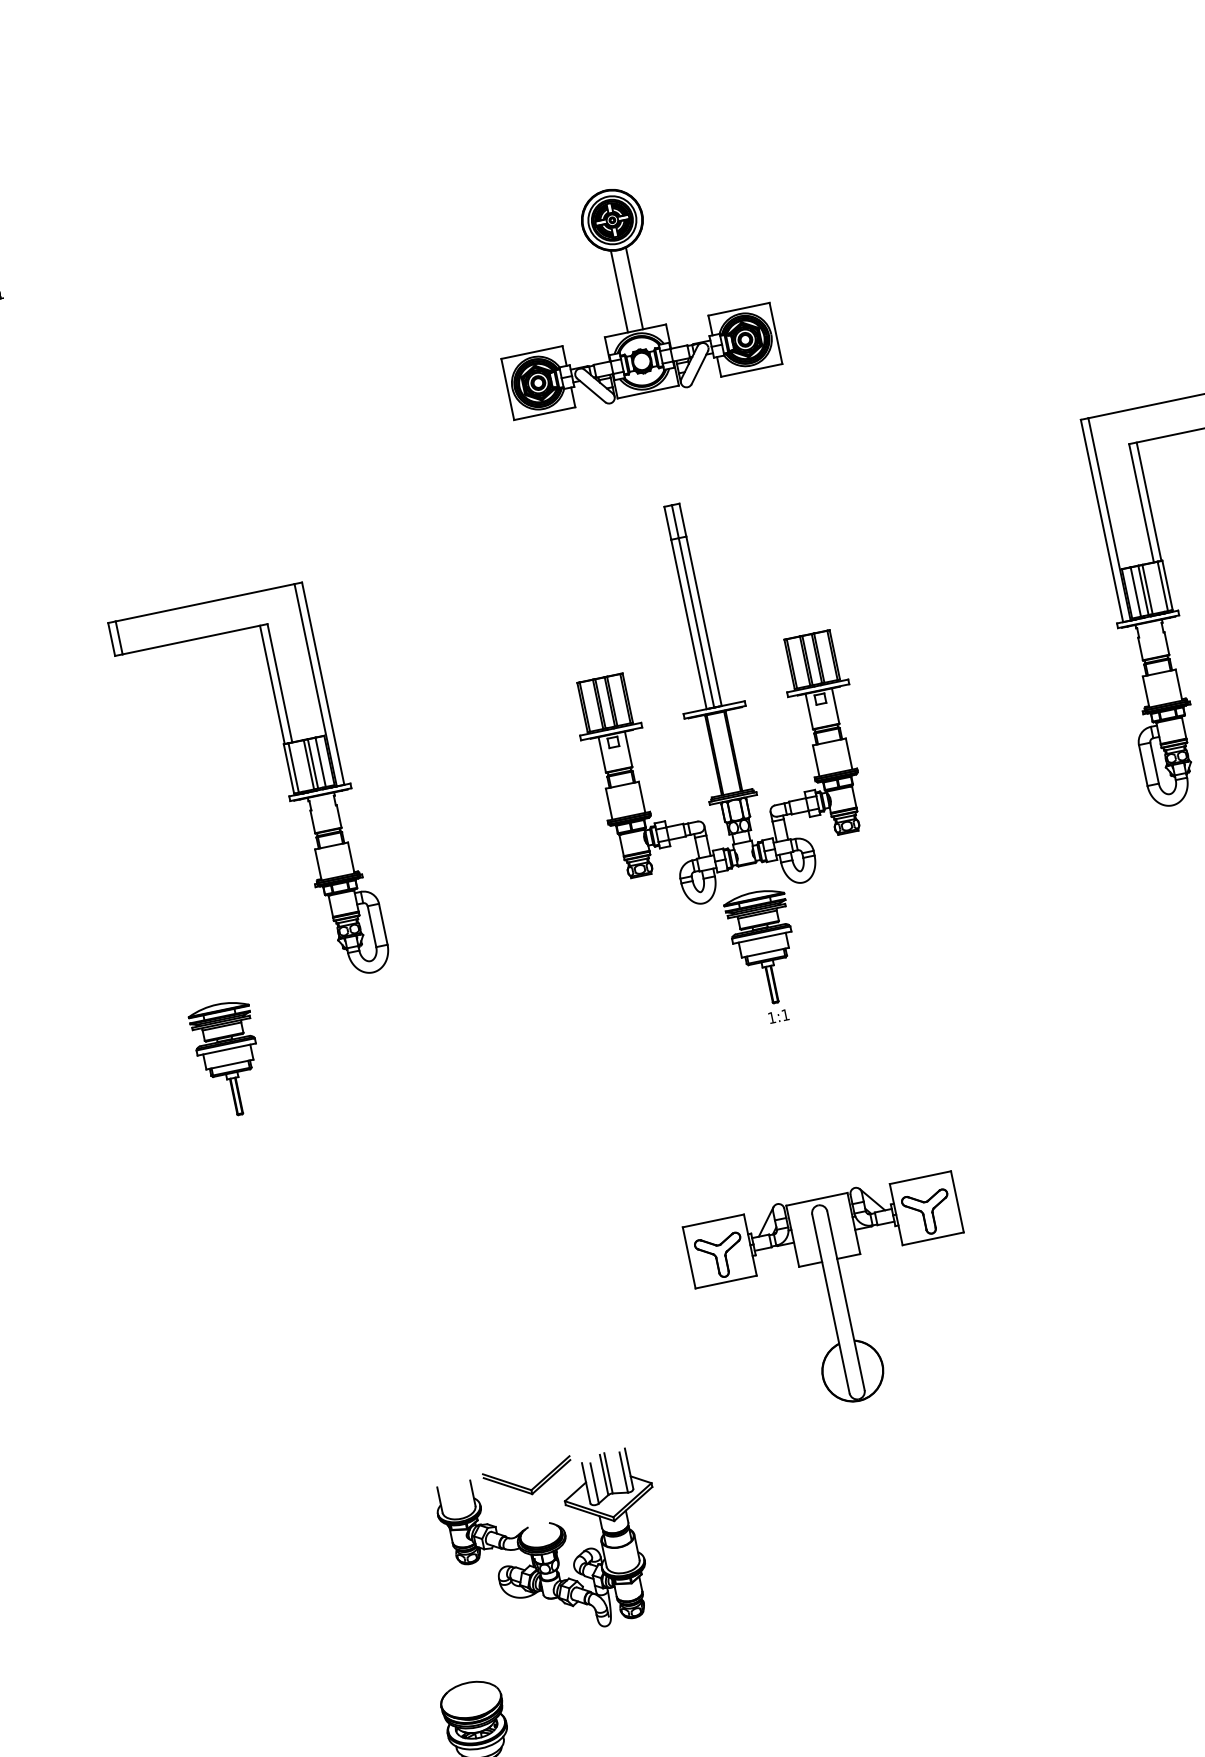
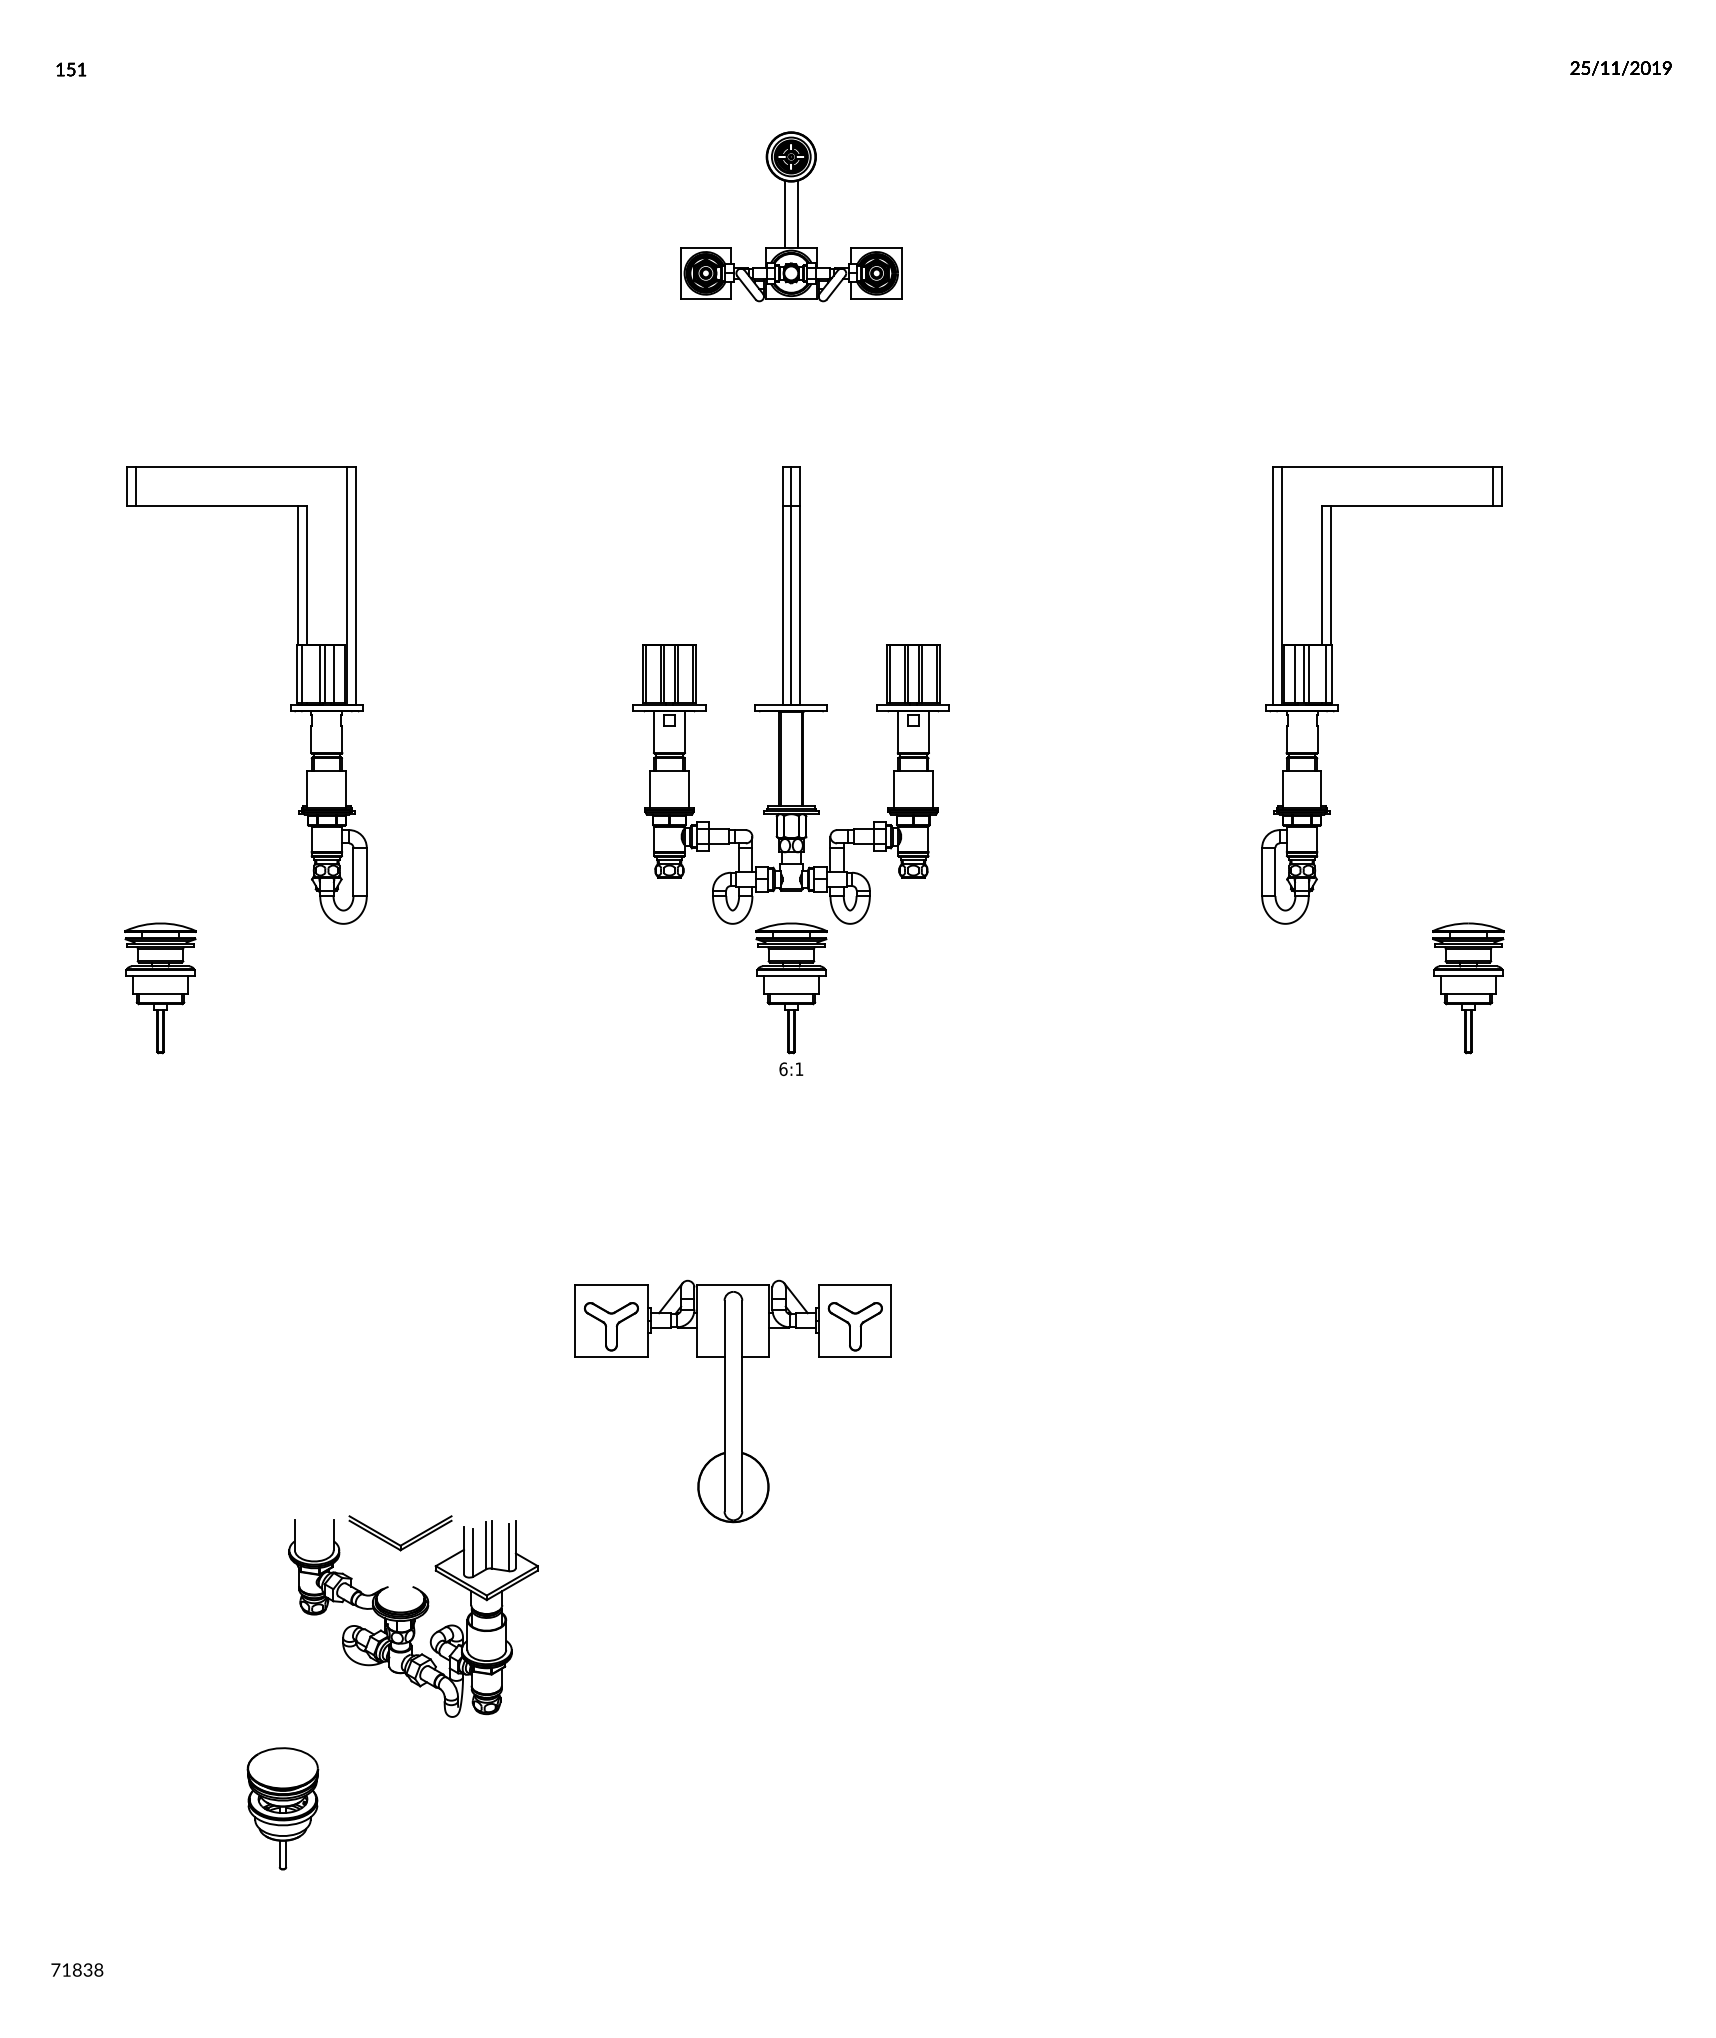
part: (626, 292) -> (790, 216), size x0.7
text: (772, 1018) -> (783, 1069), 1:1 -> 6:1
part: (836, 1298) -> (732, 1401), moved

